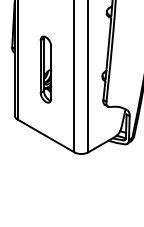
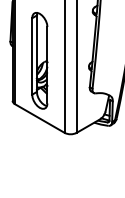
part: (45, 69) -> (39, 60), size x1.67

